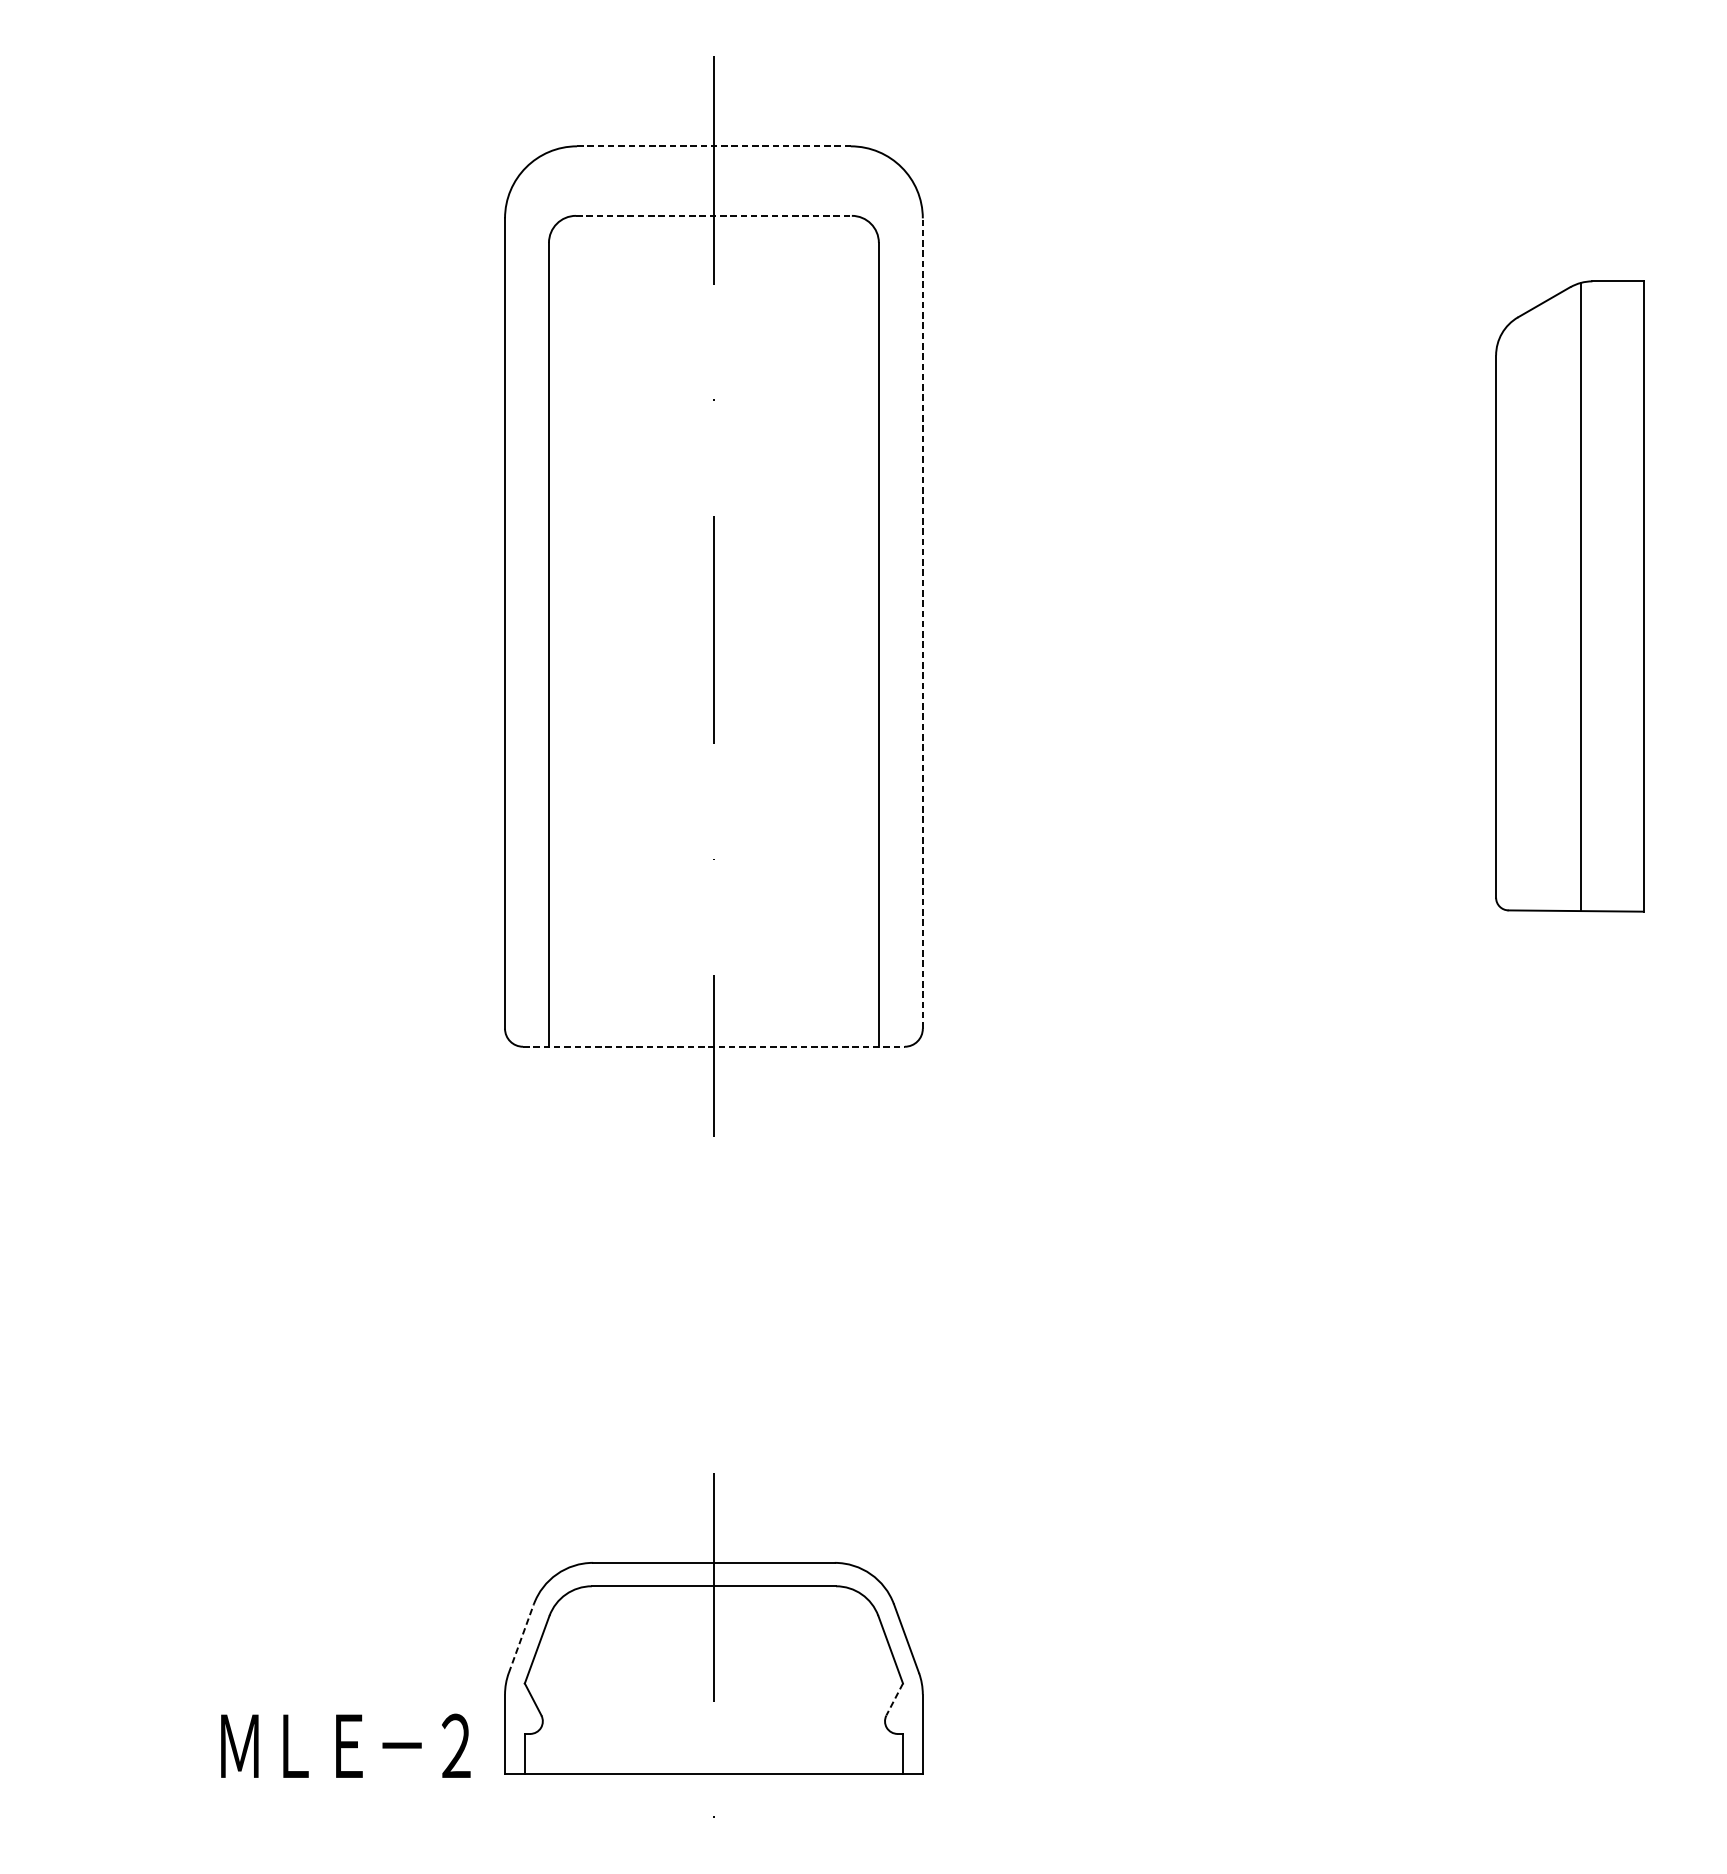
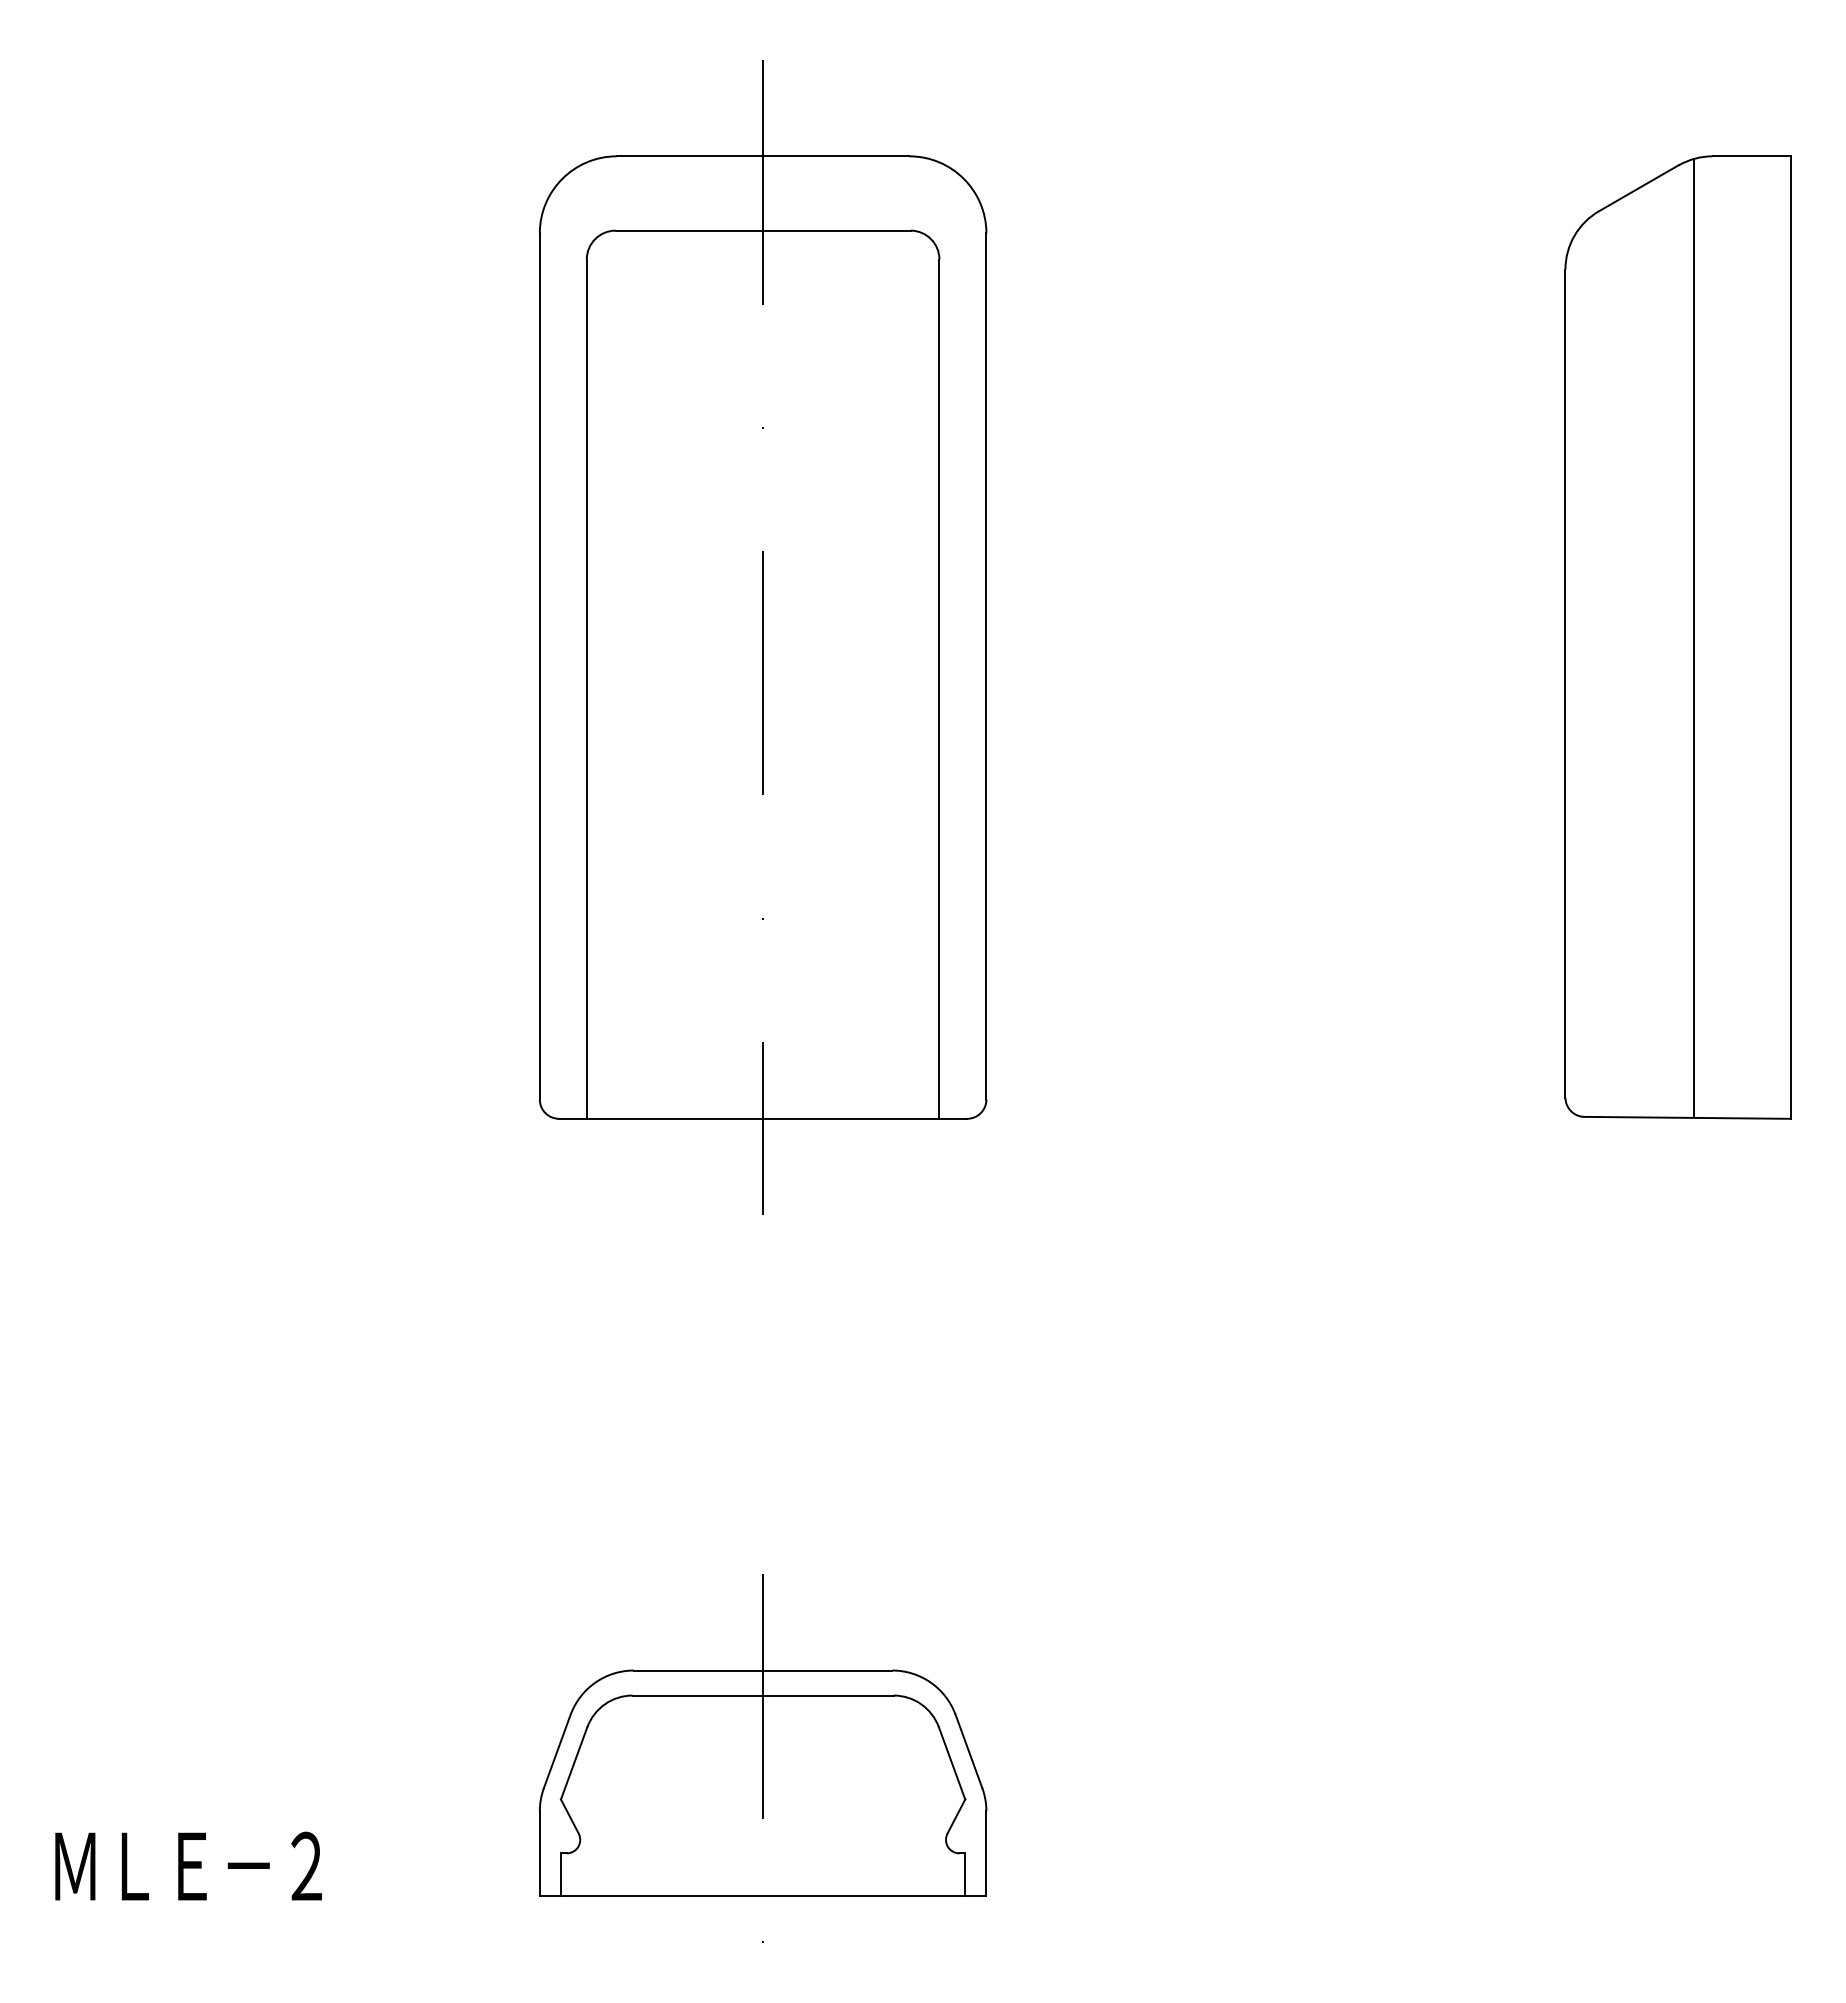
line: (714, 146) -> (763, 156), dashed -> solid
line: (714, 215) -> (763, 230), dashed -> solid
part: (1569, 596) -> (1677, 637), size x1.43
line: (922, 622) -> (986, 665), dashed -> solid
line: (714, 1046) -> (763, 1118), dashed -> solid
line: (521, 1638) -> (557, 1751), dashed -> solid
line: (894, 1699) -> (956, 1816), dashed -> solid
text: (345, 1745) -> (188, 1865), moved

